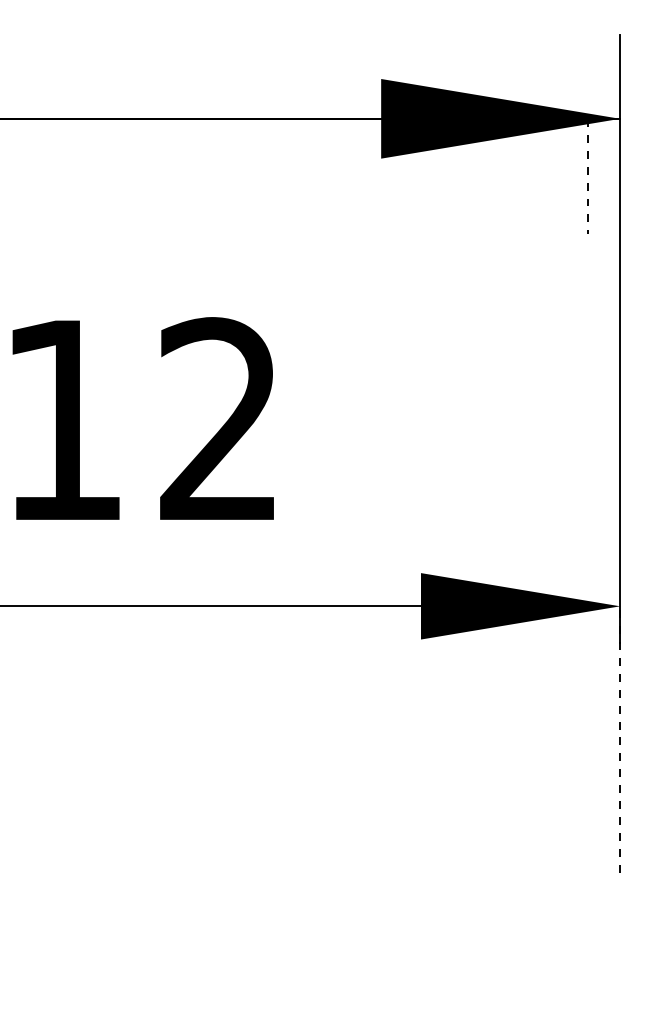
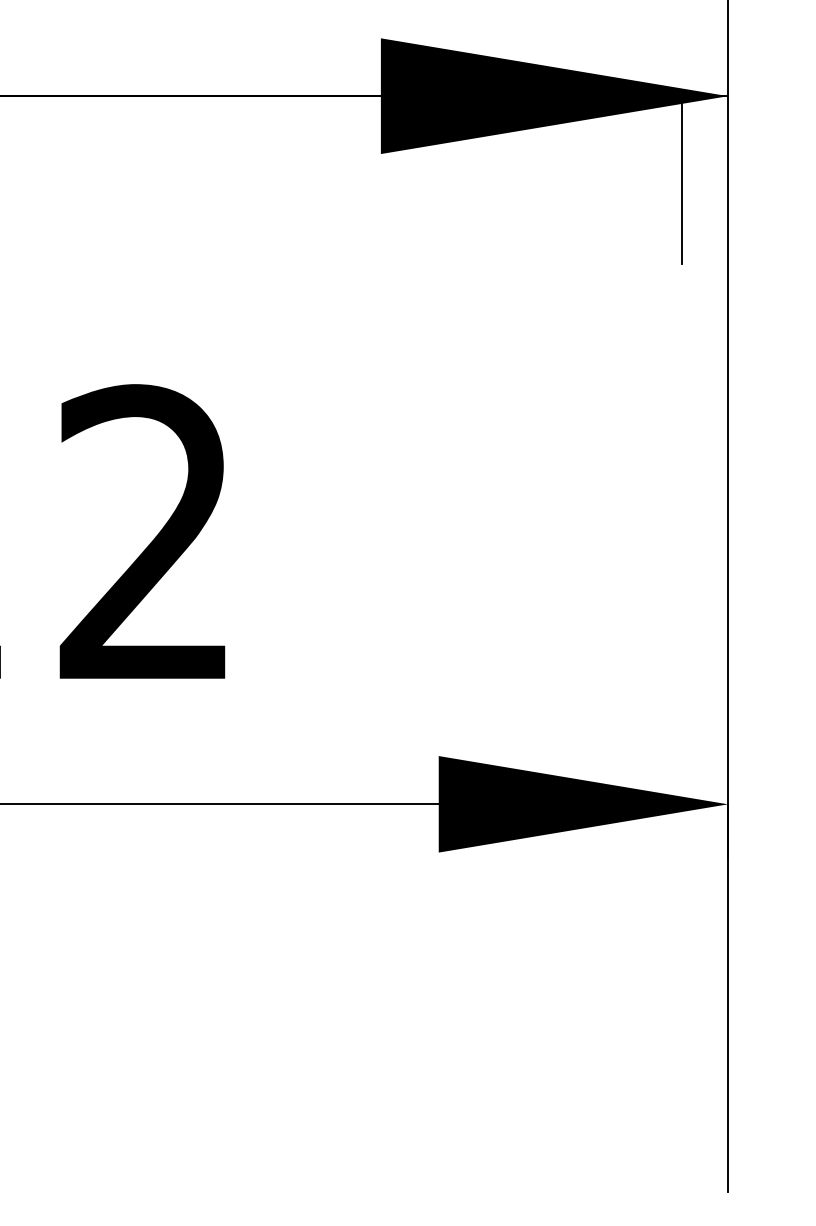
line: (588, 176) -> (682, 179), dashed -> solid
line: (620, 739) -> (728, 997), dashed -> solid

